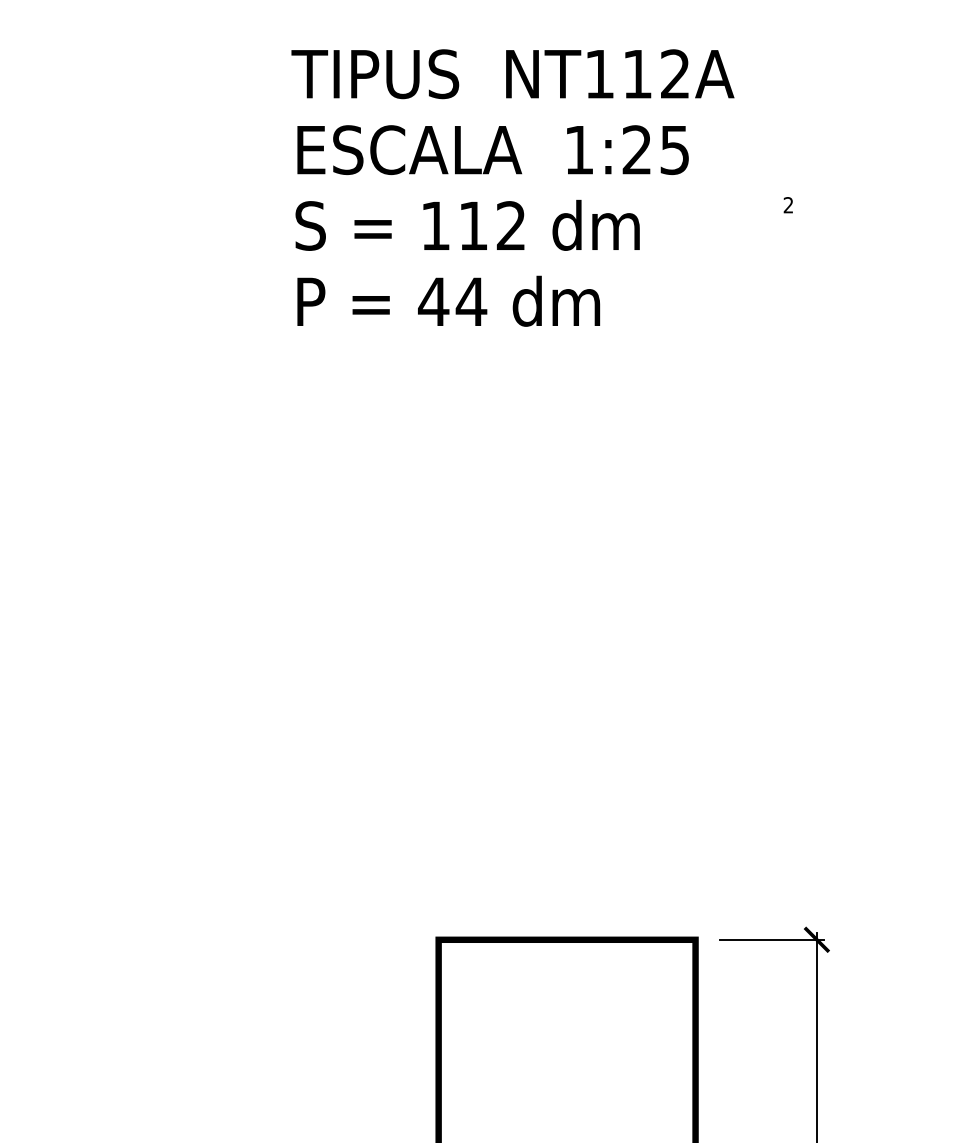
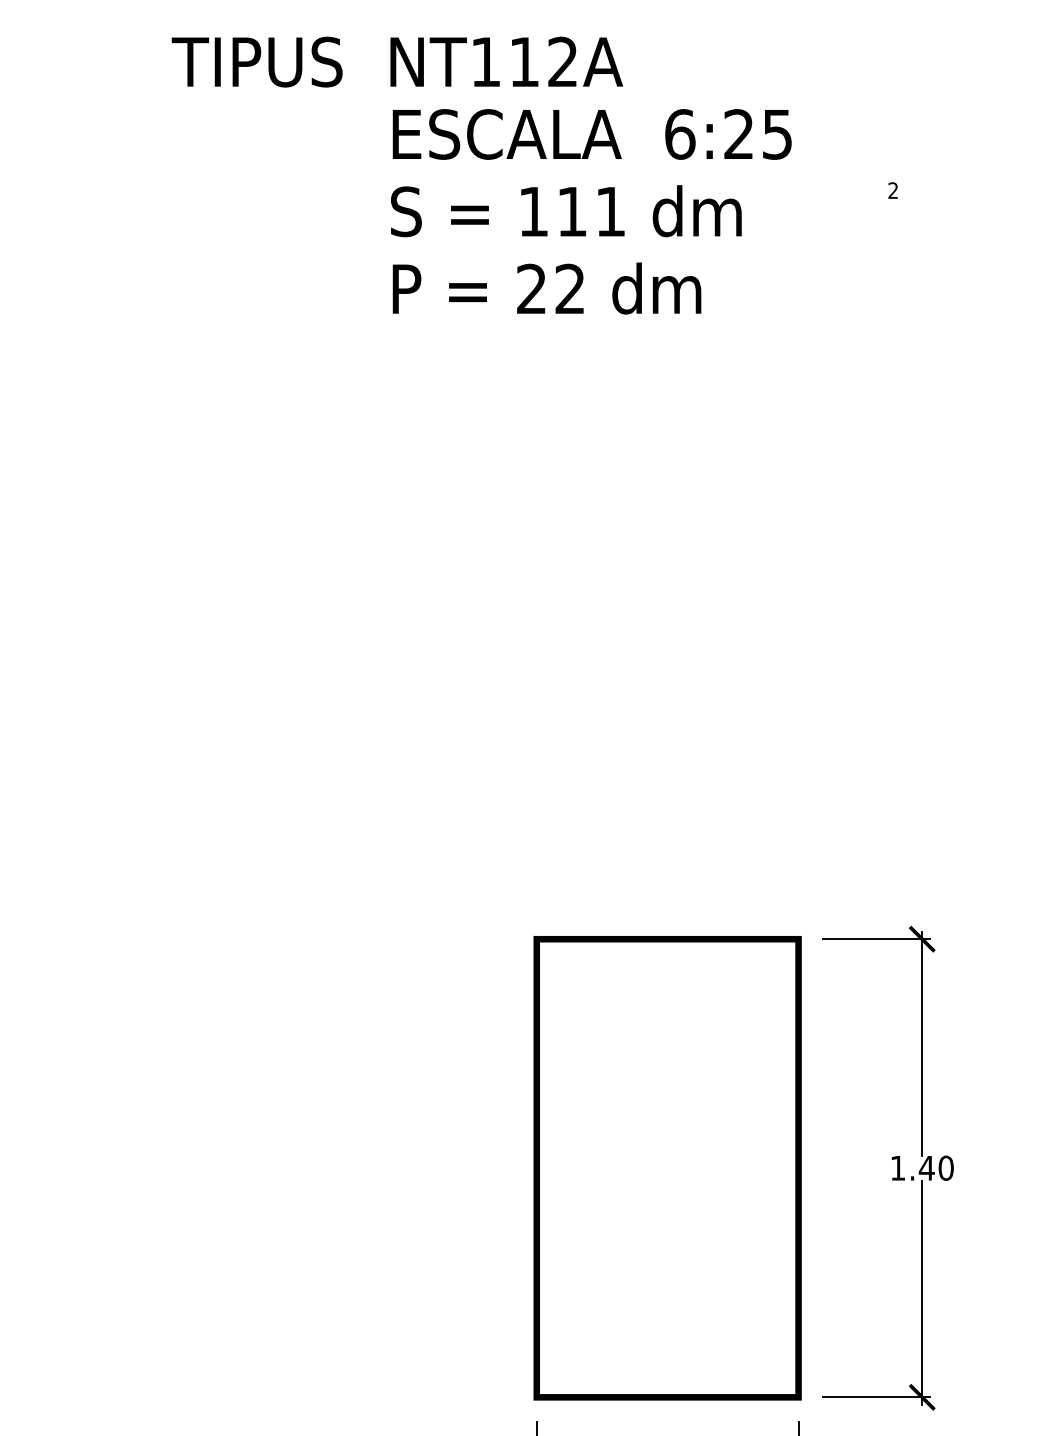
text: (512, 73) -> (397, 61), moved
text: (579, 150) -> (680, 134), 1:25 -> 6:25
text: (511, 225) -> (610, 211), 112 -> 111
text: (452, 301) -> (550, 288), 44 -> 22

